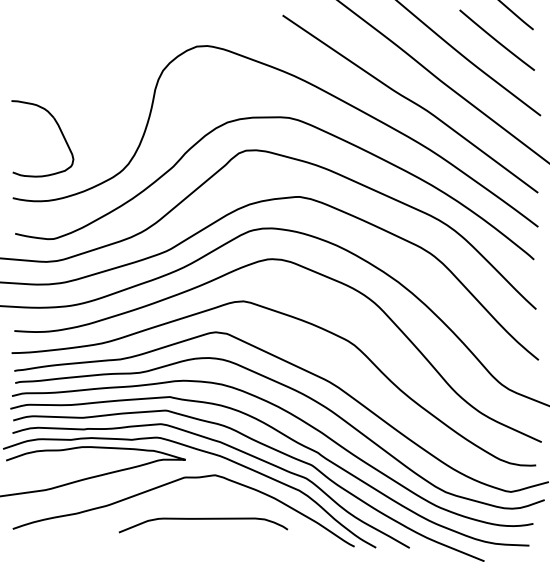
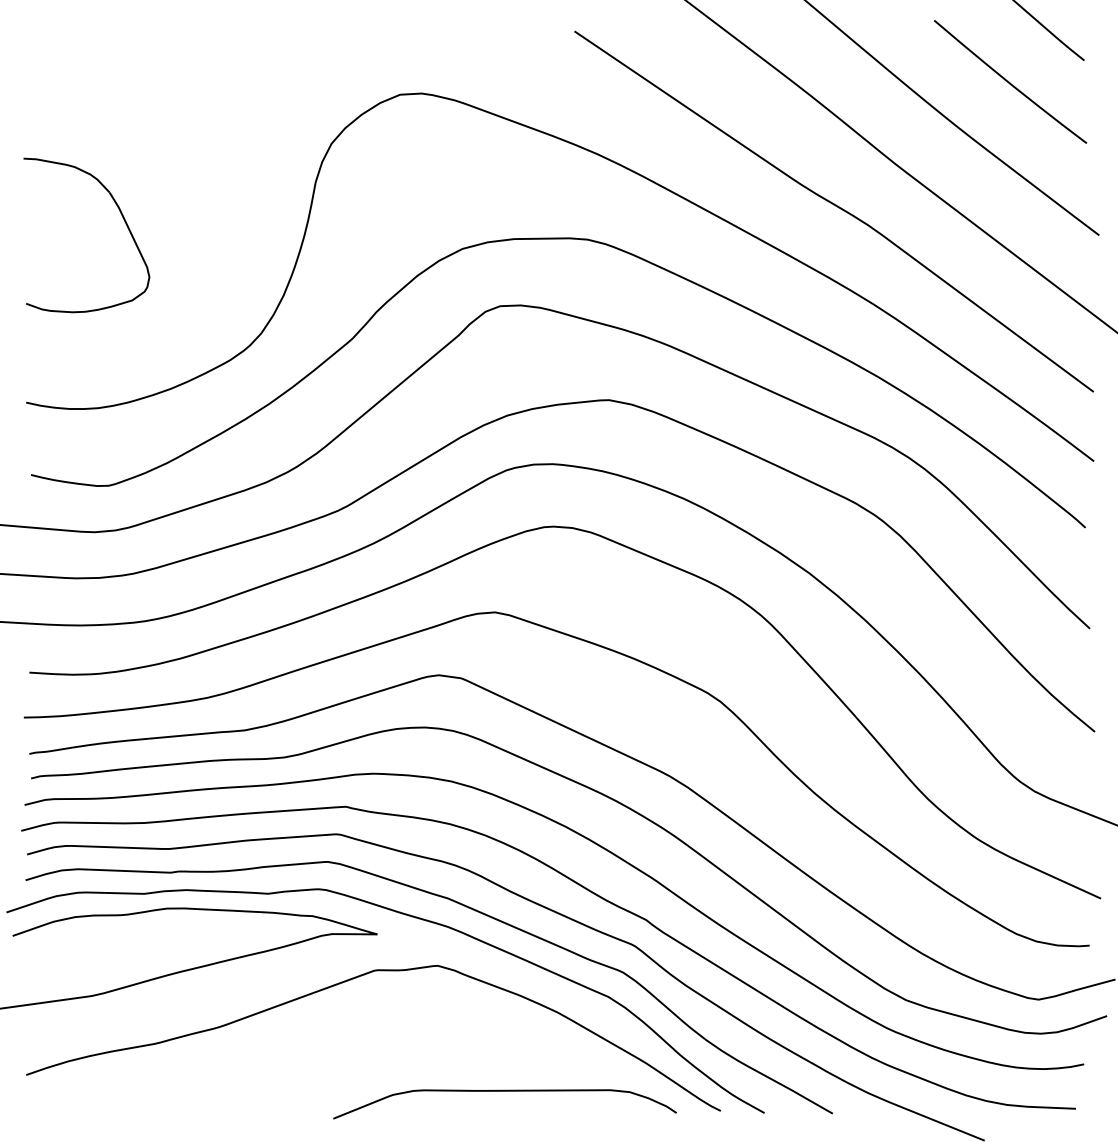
part: (59, 130) -> (121, 218), moved
curve: (203, 519) -> (505, 1092), moved

